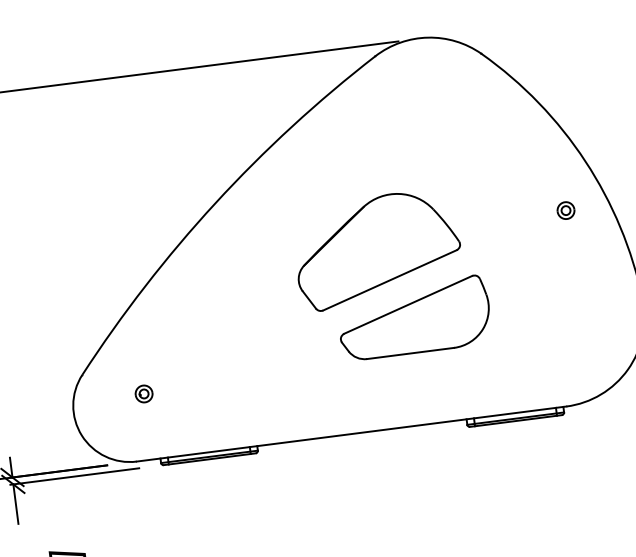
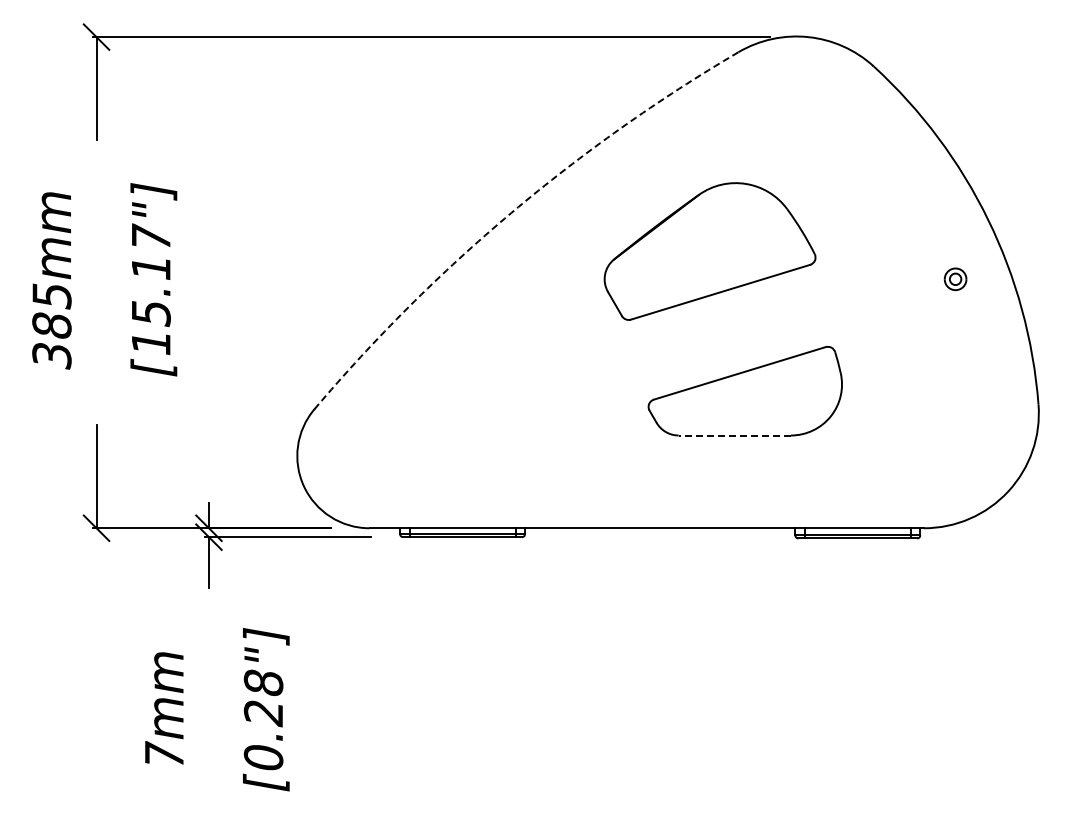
arc: (215, 202) -> (511, 212), solid -> dashed
part: (377, 249) -> (709, 251), moved
line: (410, 353) -> (734, 435), solid -> dashed
part: (143, 393) -> (389, 443), removed

